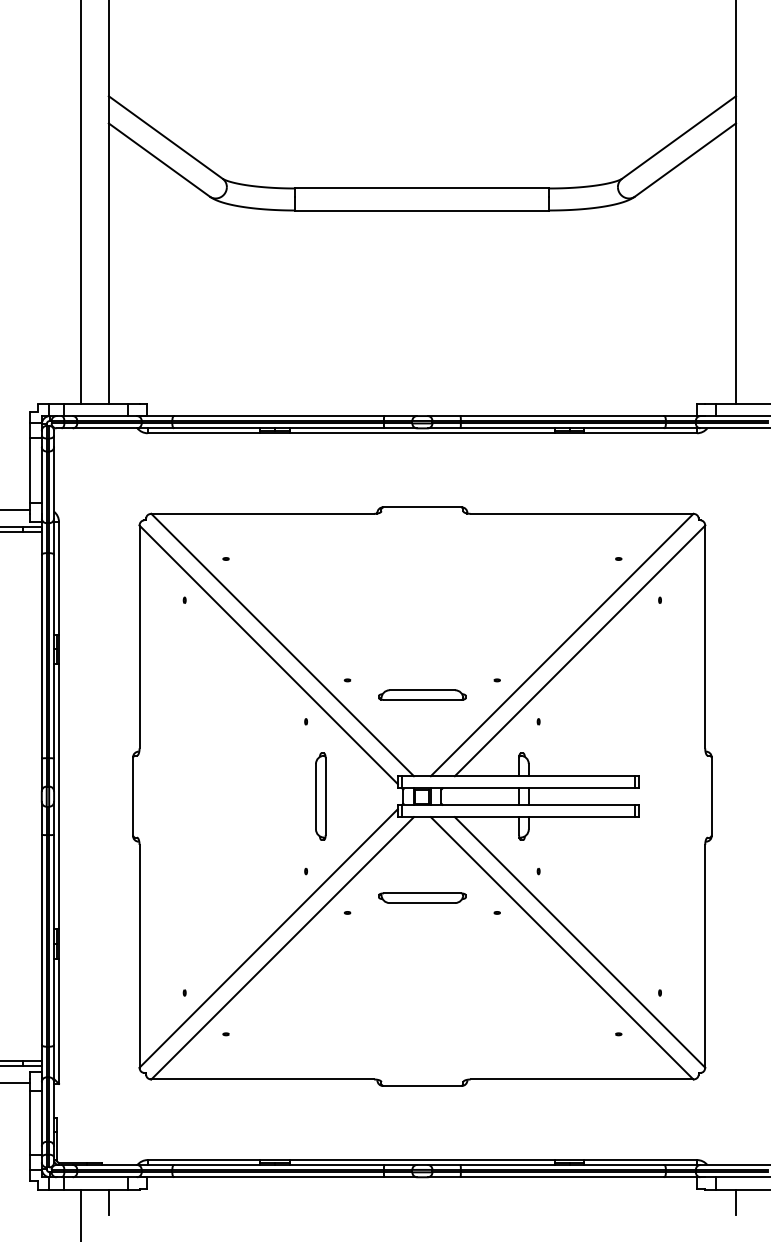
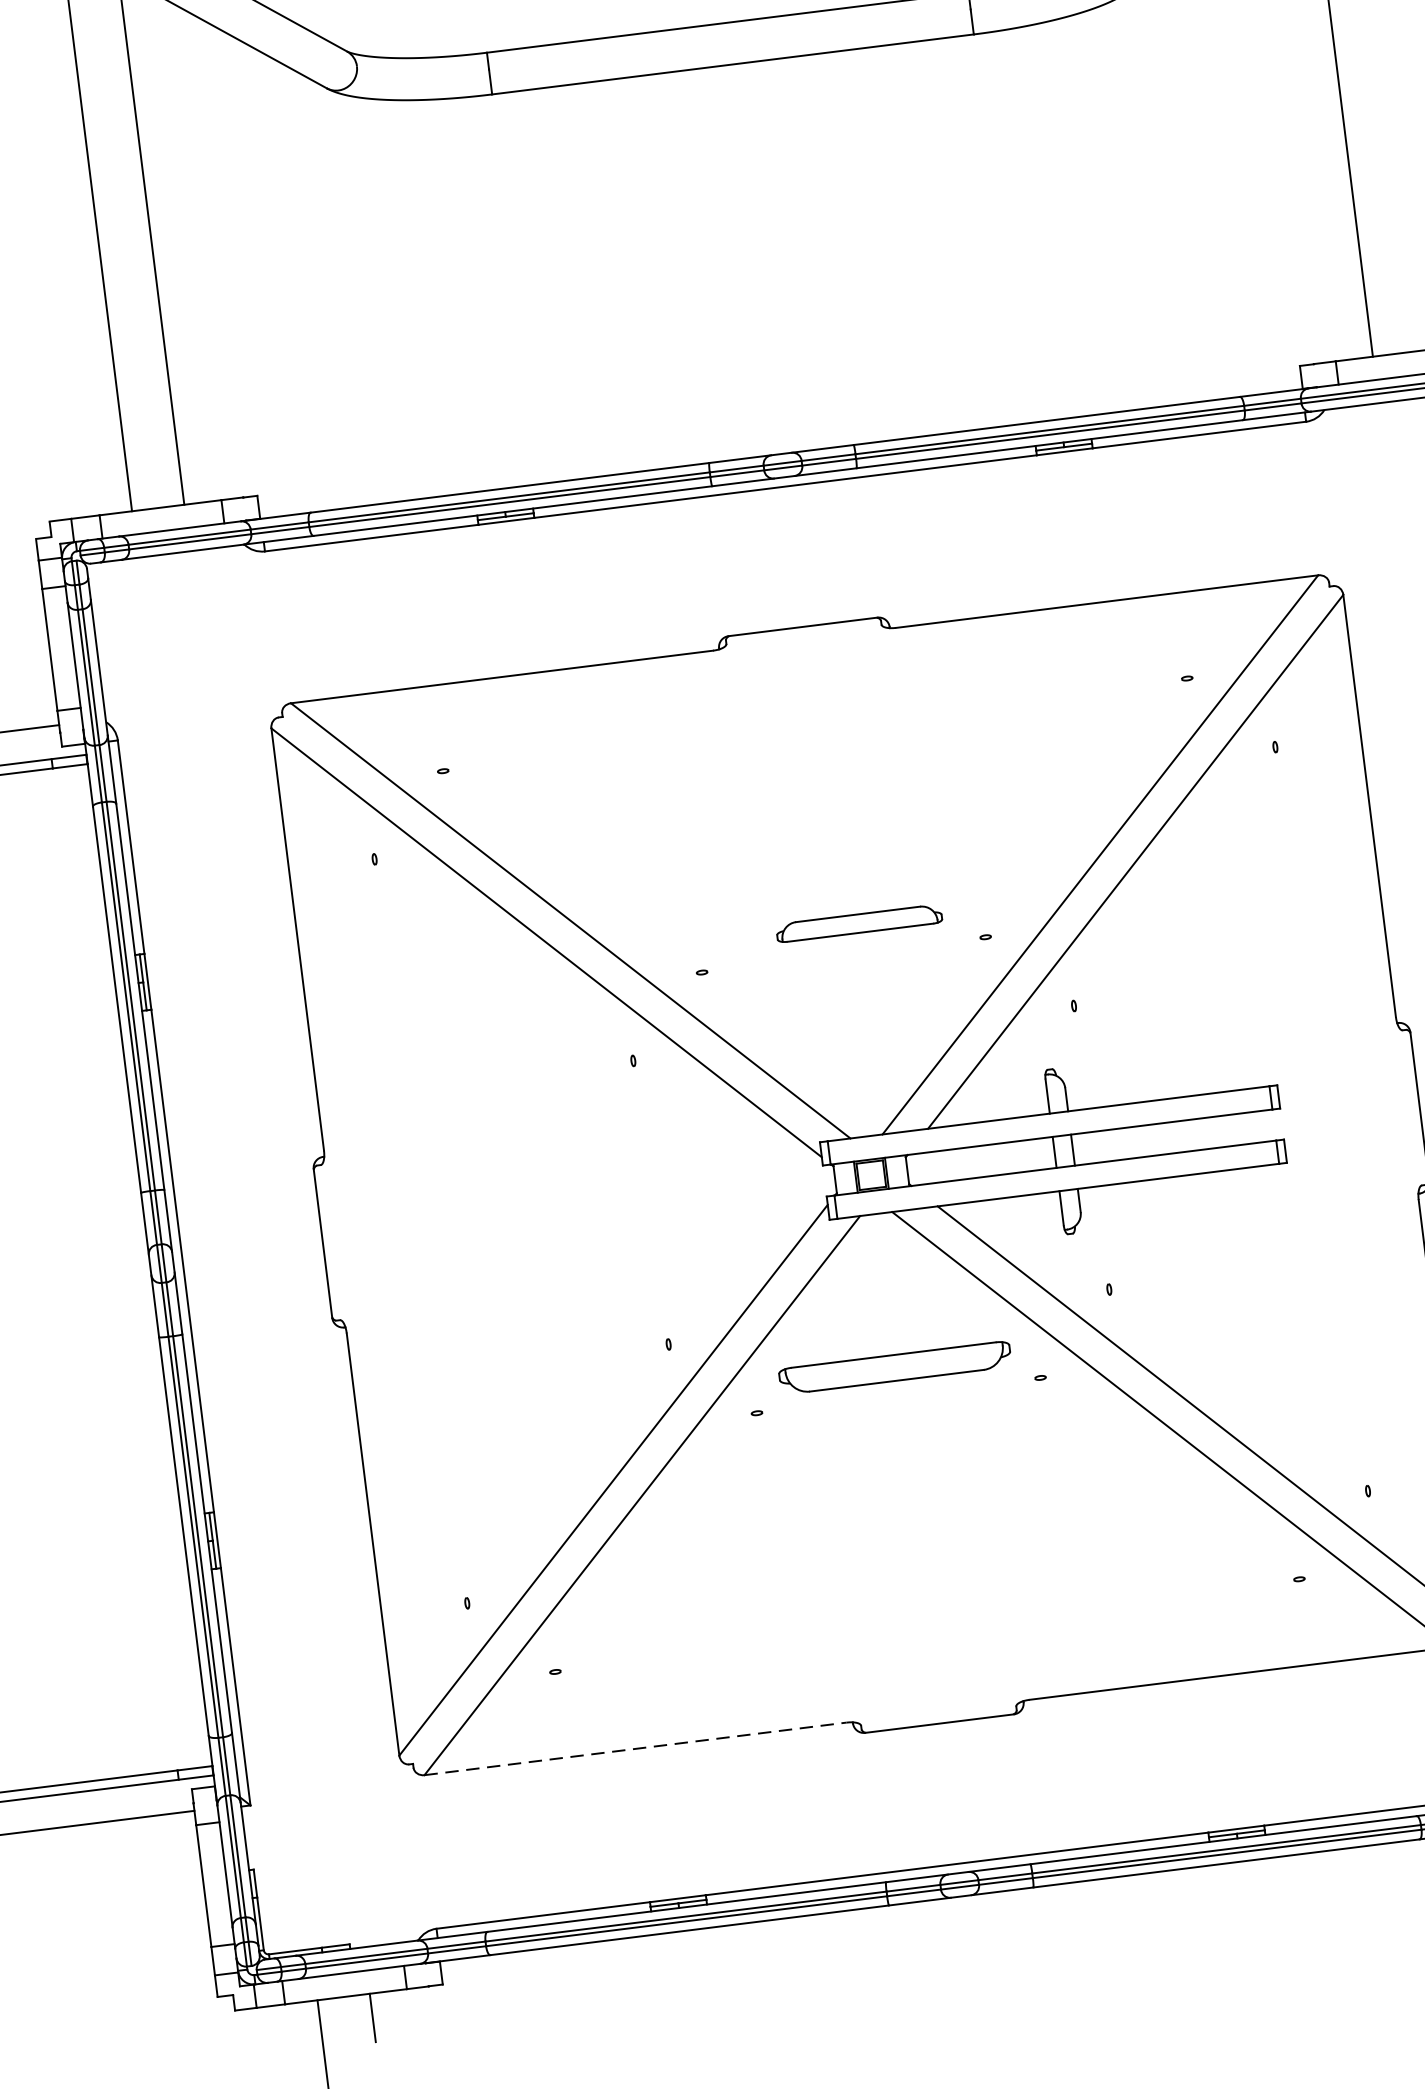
part: (422, 694) -> (859, 922), moved
part: (320, 796) -> (678, 1198), removed
part: (422, 897) -> (895, 1366), size x1.4
line: (263, 1079) -> (636, 1748), solid -> dashed

